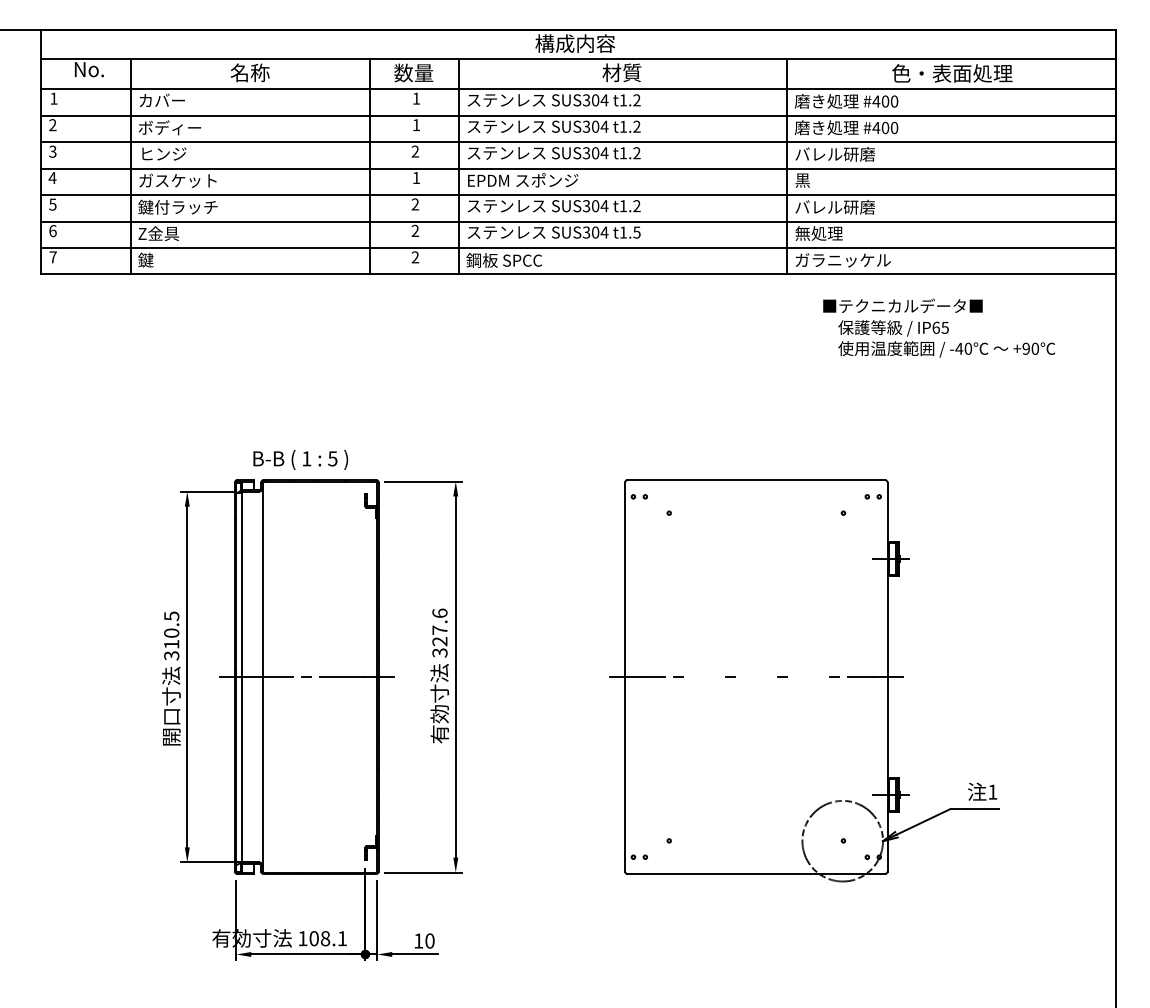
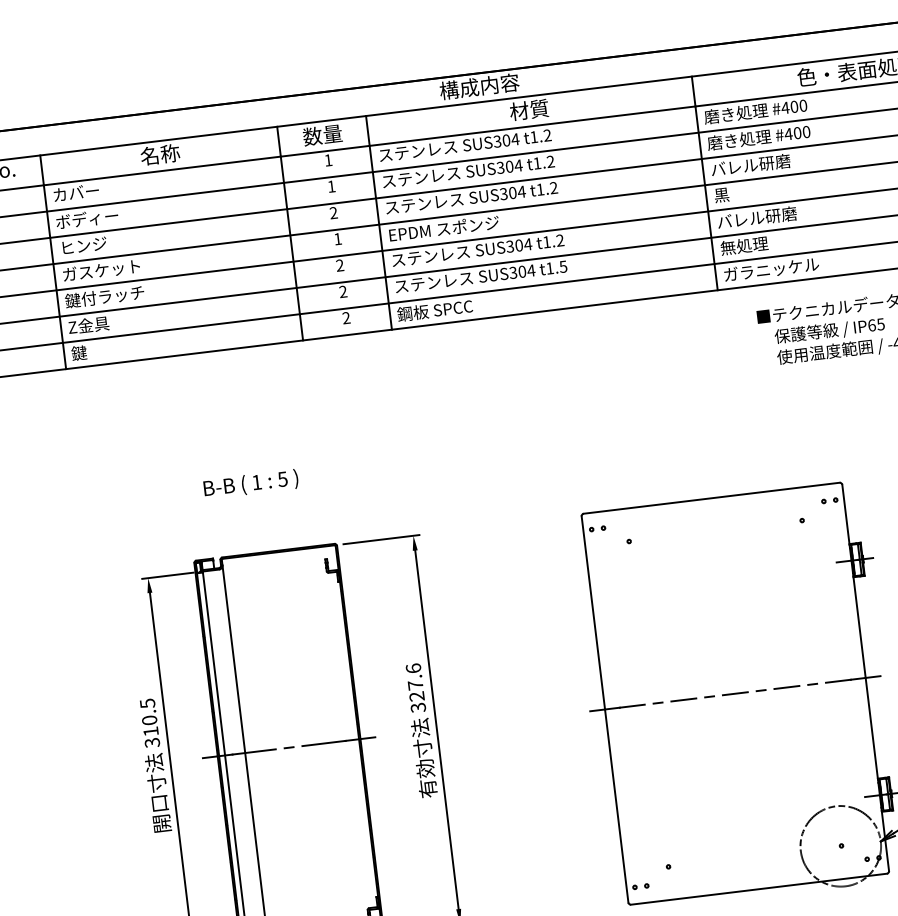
text: (300, 459) -> (250, 483), moved
line: (704, 676) -> (683, 699), added
line: (755, 677) -> (734, 694), added
line: (807, 677) -> (786, 688), added

